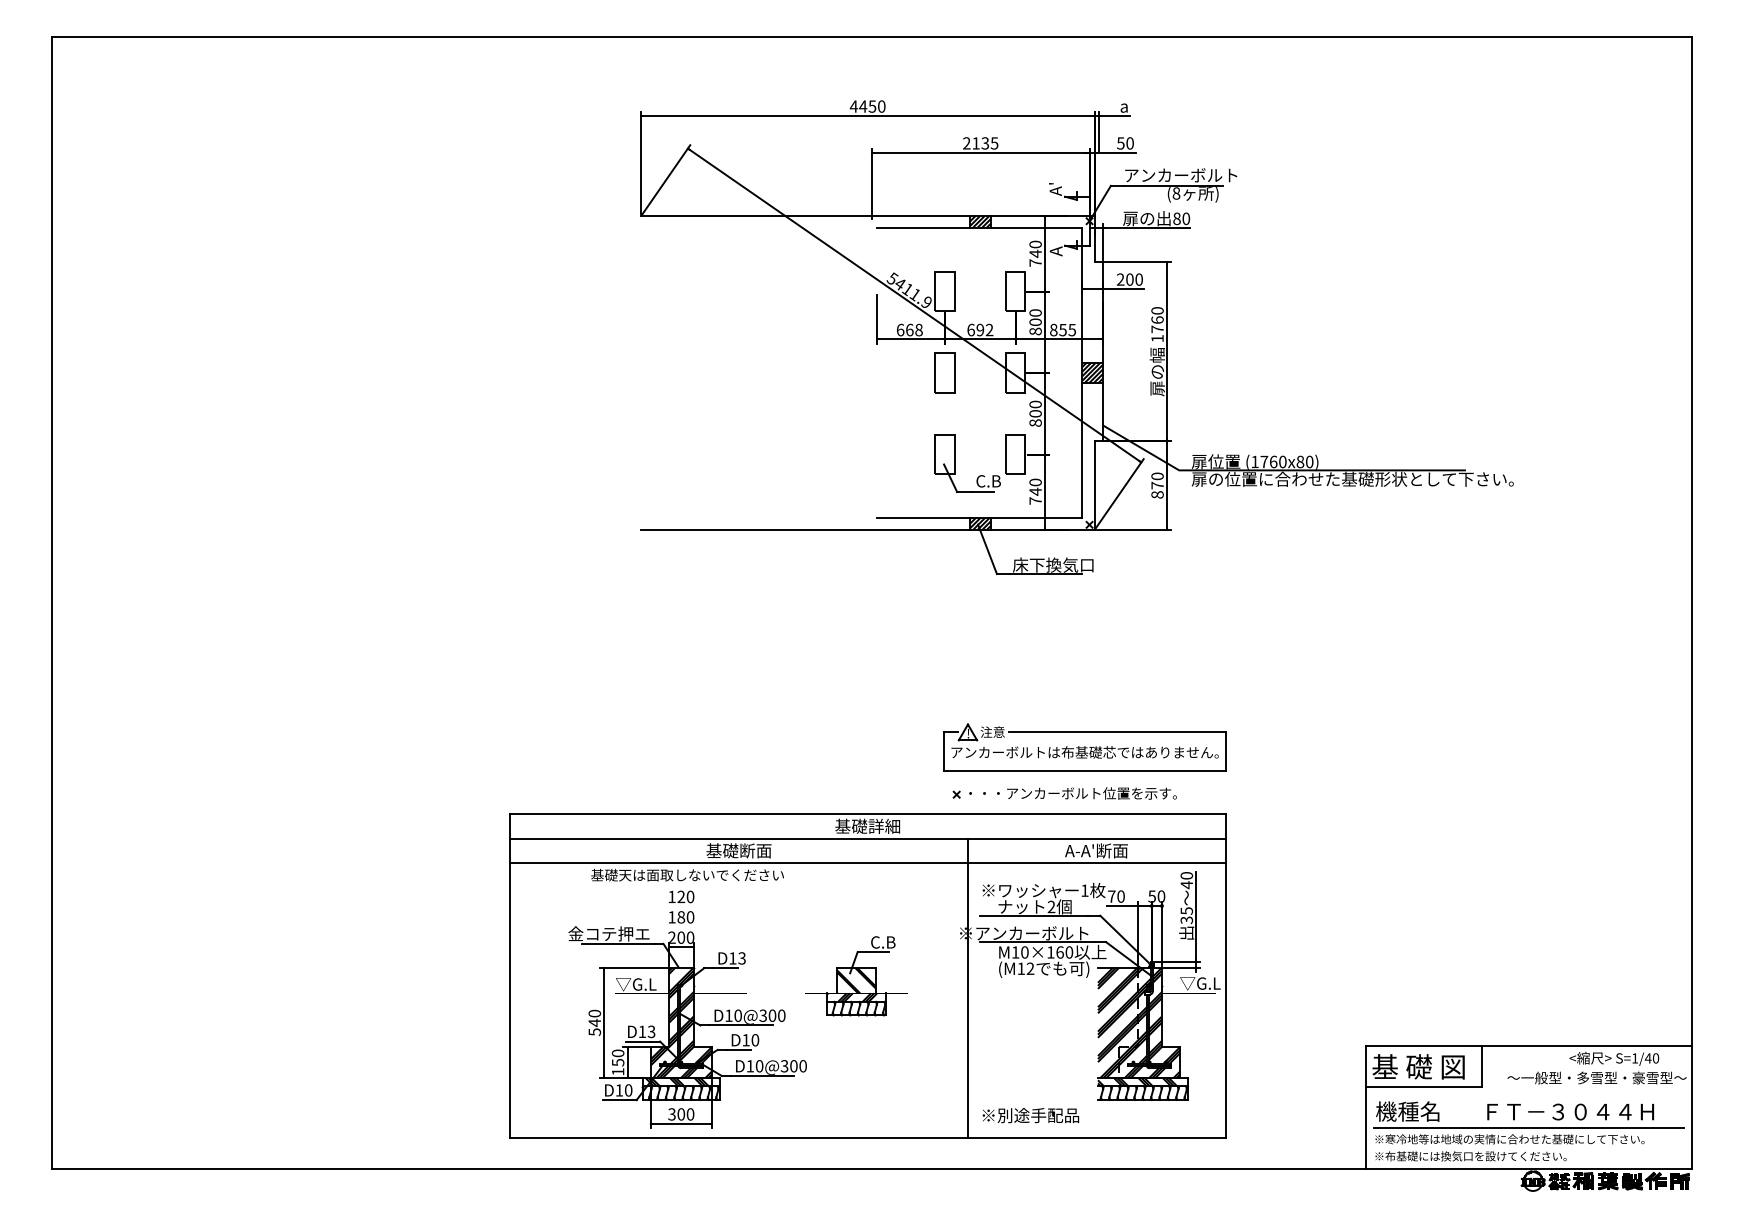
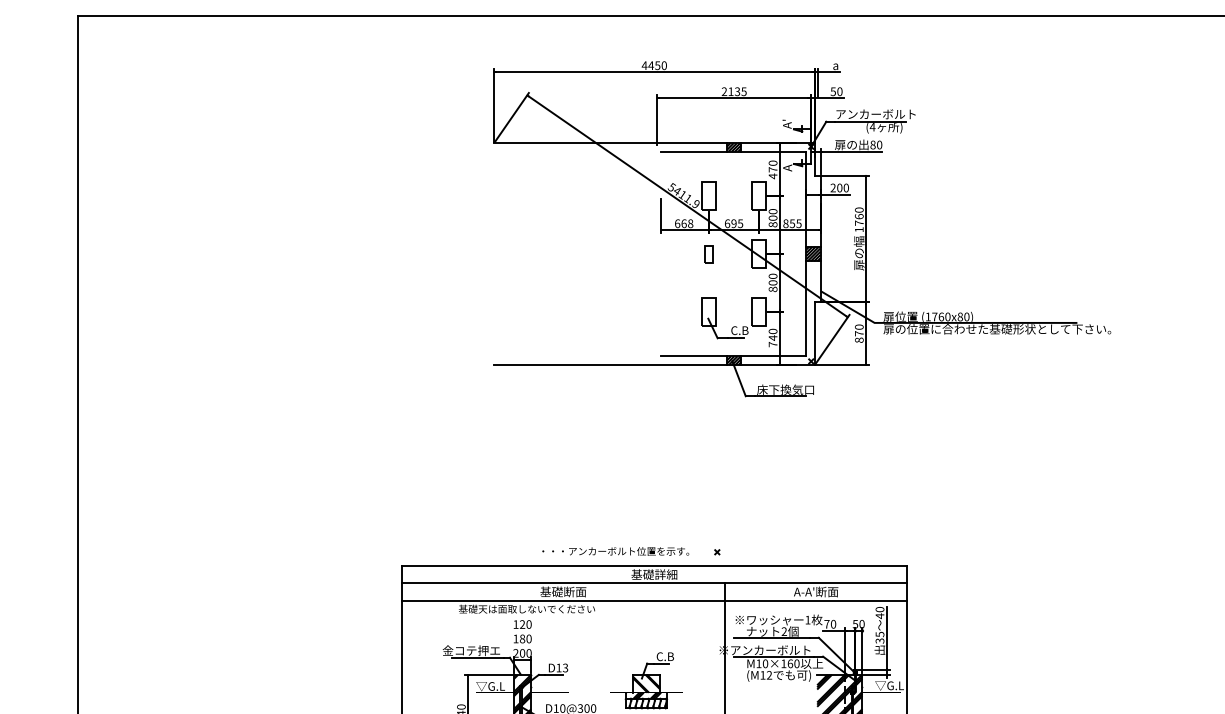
text: (1176, 193) -> (872, 127), (8 -> (4
text: (1035, 258) -> (773, 173), 740 -> 470
text: (989, 329) -> (740, 223), 692 -> 695
part: (944, 372) -> (708, 253), size x0.6
part: (1084, 747) -> (807, 518), removed
text: (1072, 793) -> (615, 551), moved

